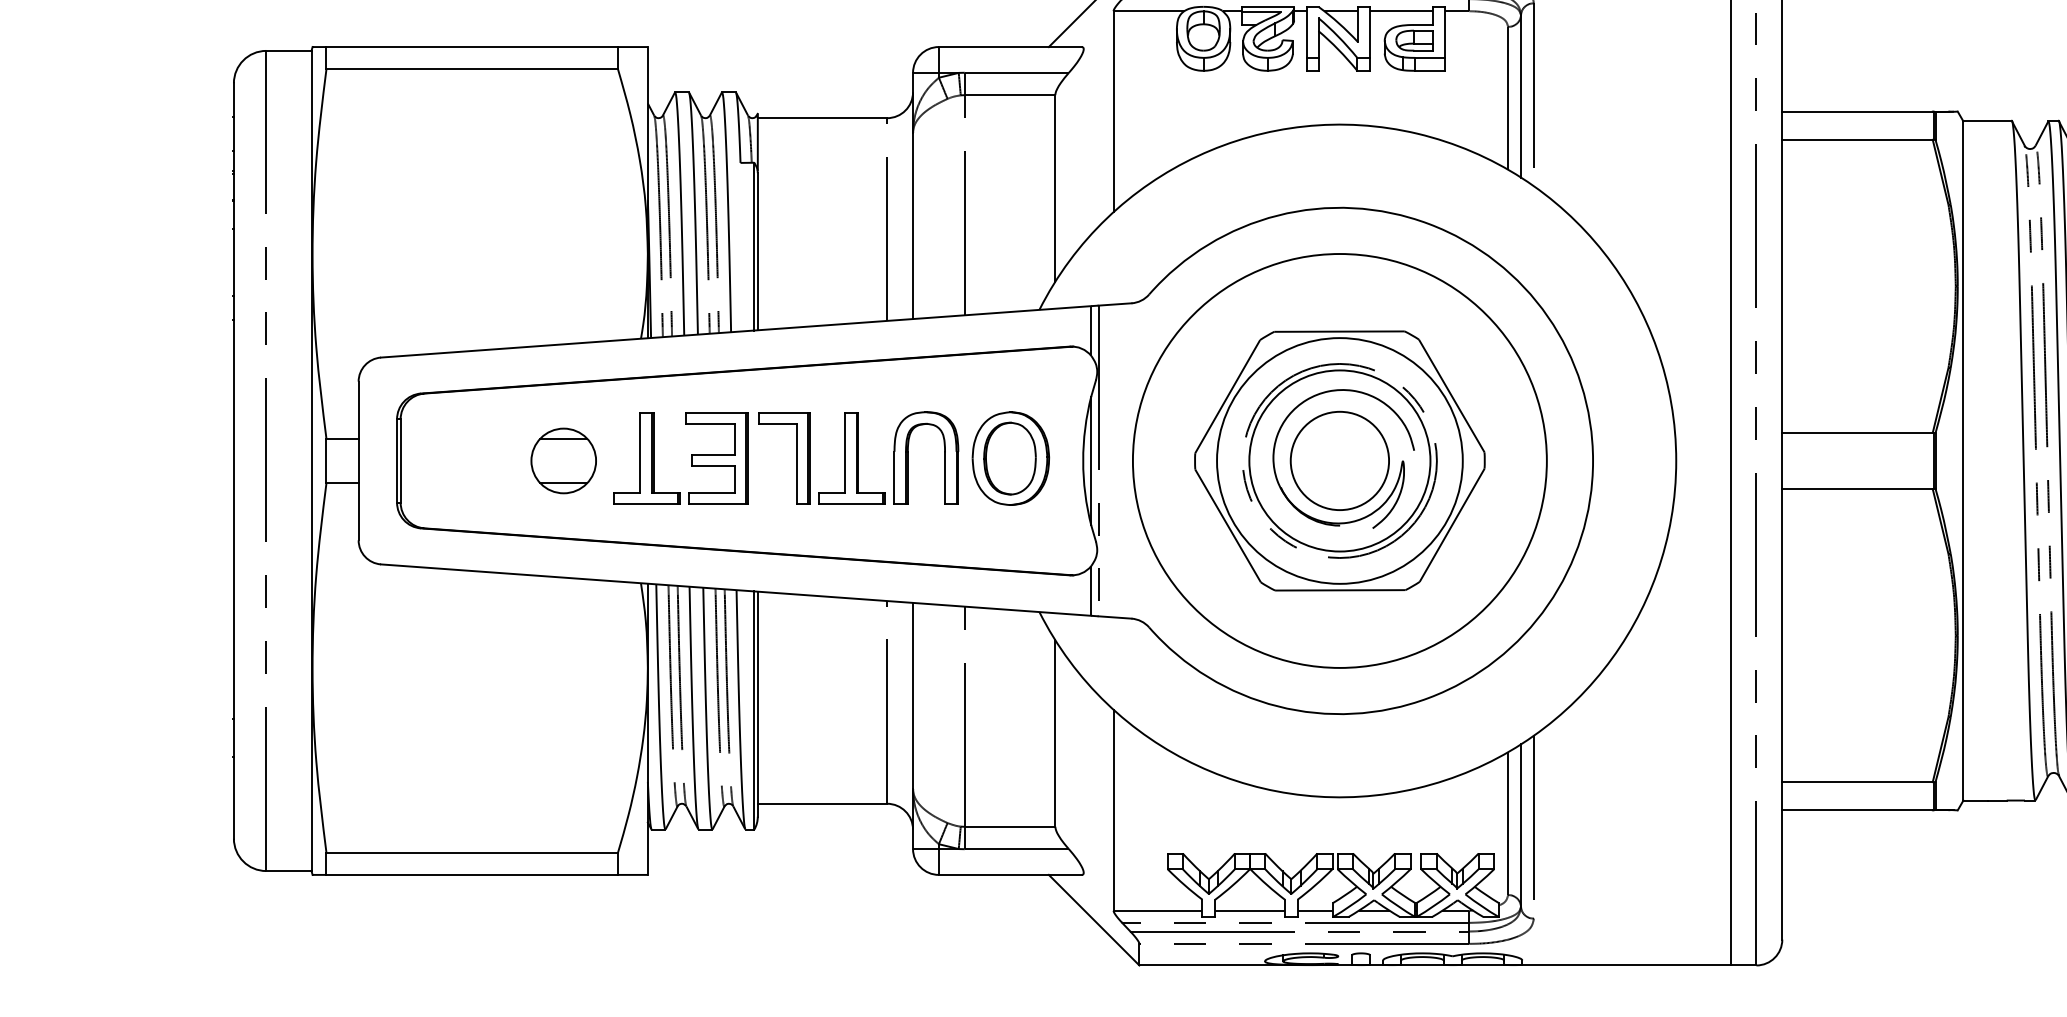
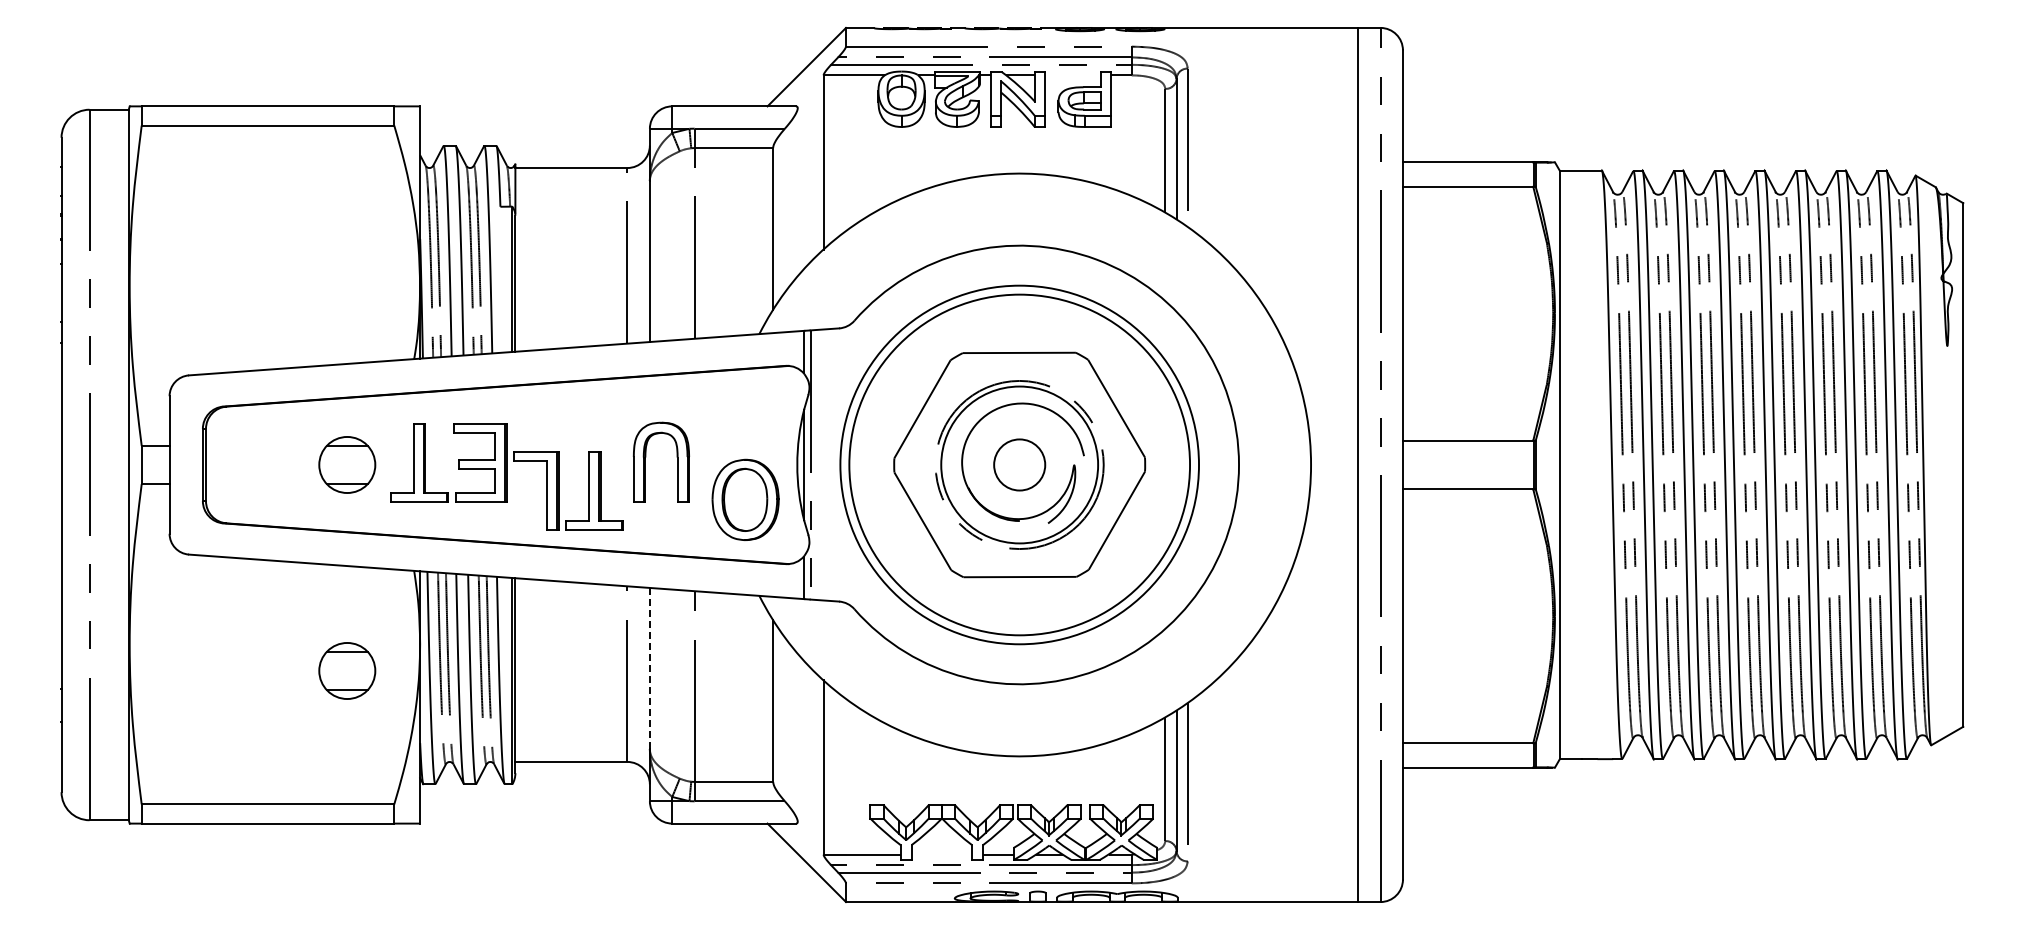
line: (1400, 11) -> (1072, 75), removed
part: (811, 458) -> (559, 490), moved
part: (1010, 458) -> (745, 499), moved
circle: (1339, 460) -> (1019, 464), size x0.6
circle: (1339, 460) -> (1019, 464), size x1.6
line: (912, 695) -> (649, 668), solid -> dashed
part: (564, 698) -> (347, 670), added
line: (1249, 910) -> (941, 854), removed

